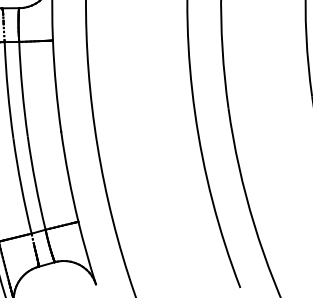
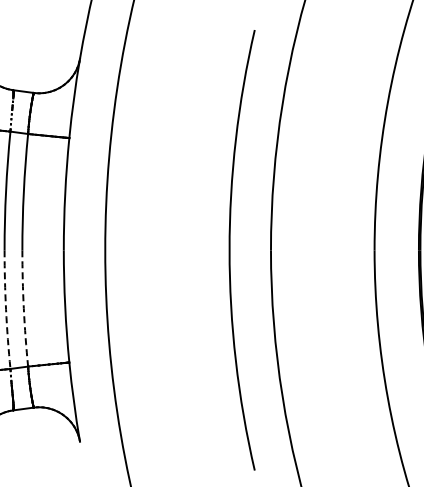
arc: (35, 183) -> (23, 308), solid -> dashed
arc: (21, 186) -> (6, 309), solid -> dashed

